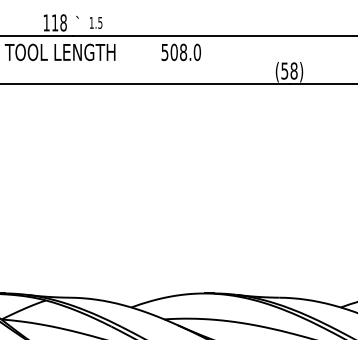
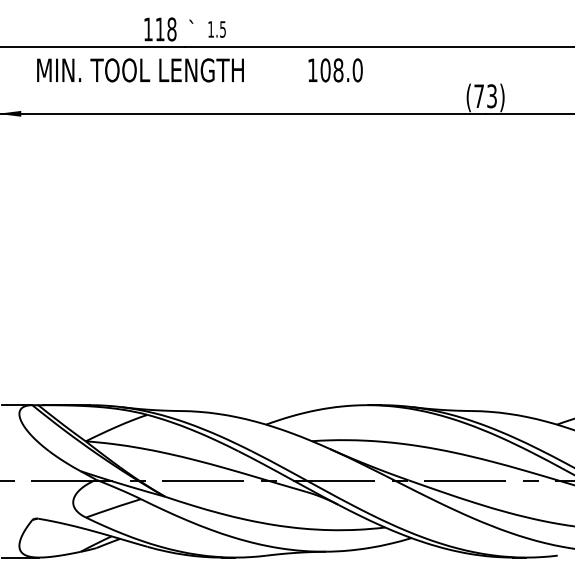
text: (164, 52) -> (312, 70), 508.0 -> 108.0
text: (289, 71) -> (485, 96), (58) -> (73)

